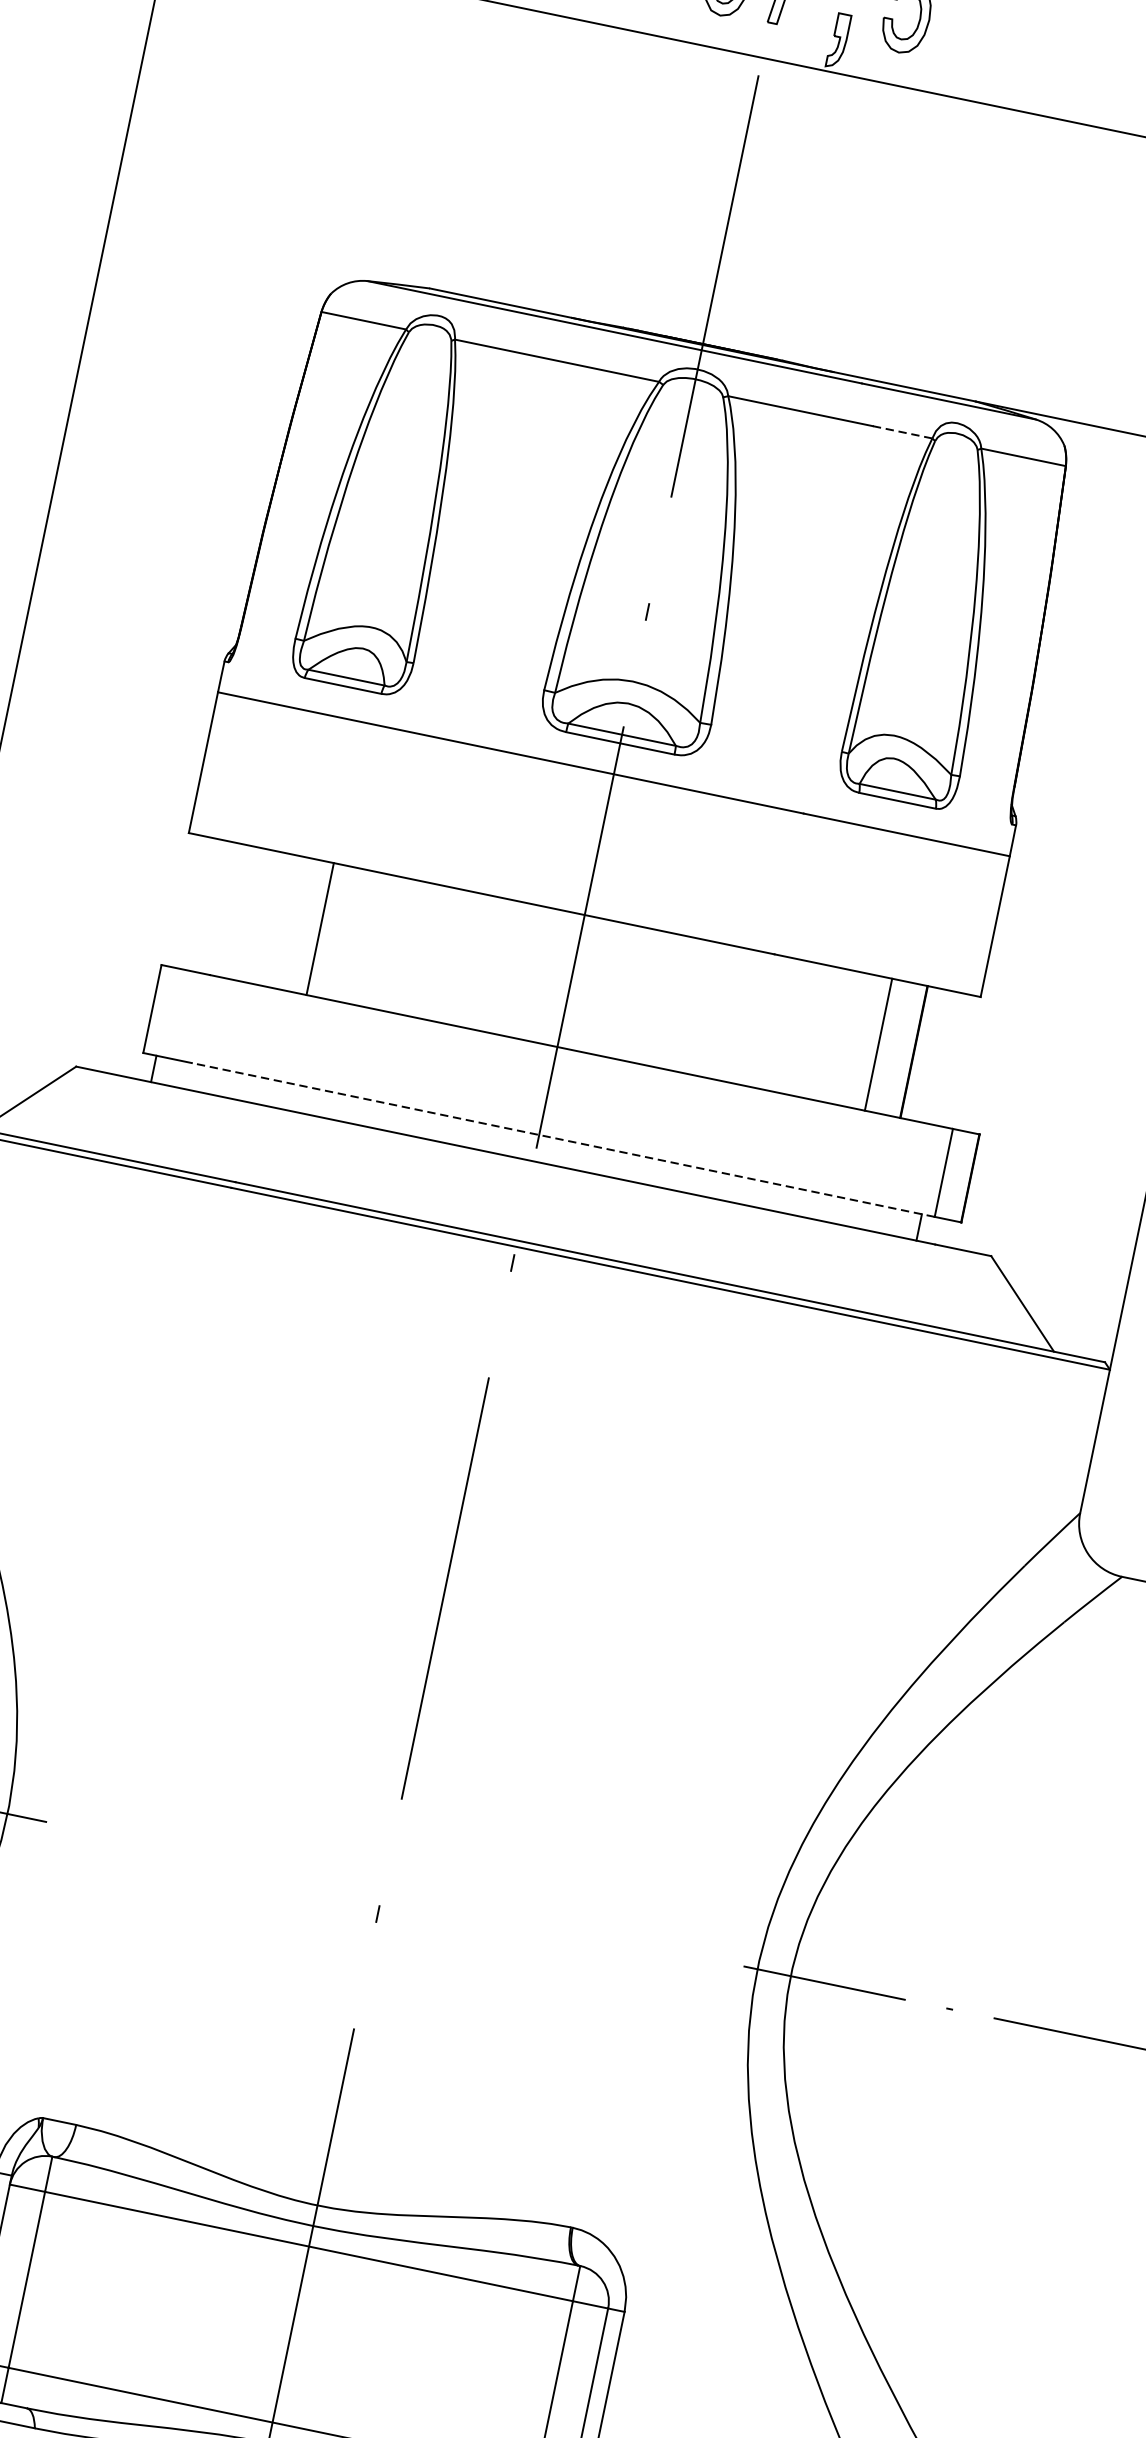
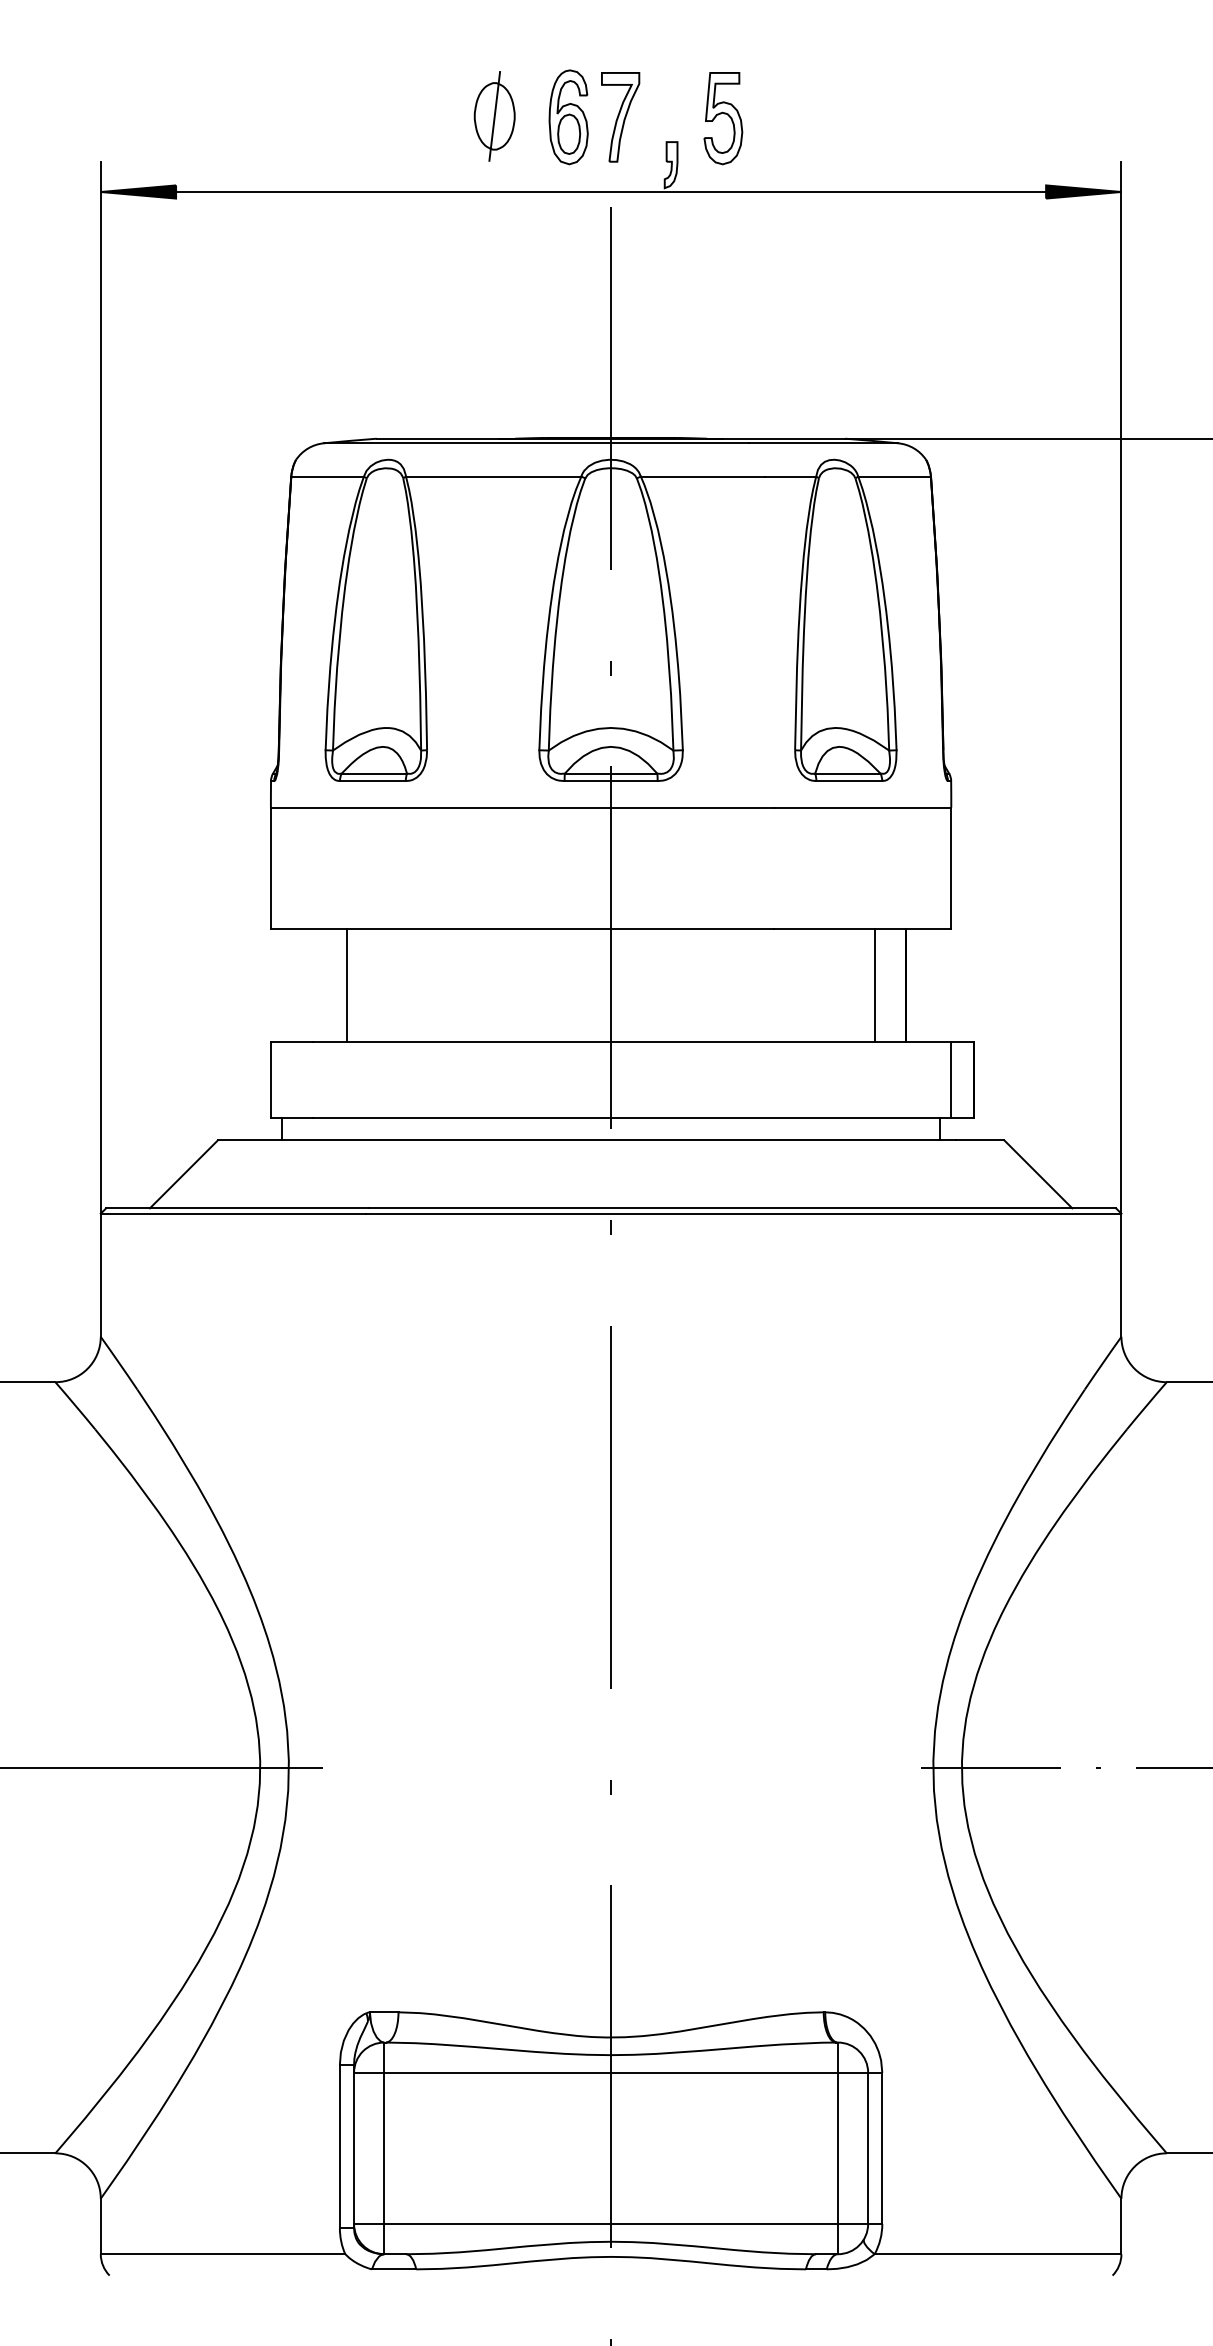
line: (902, 432) -> (790, 476), dashed -> solid
line: (320, 929) -> (346, 985), moved
line: (562, 1139) -> (631, 1117), dashed -> solid

